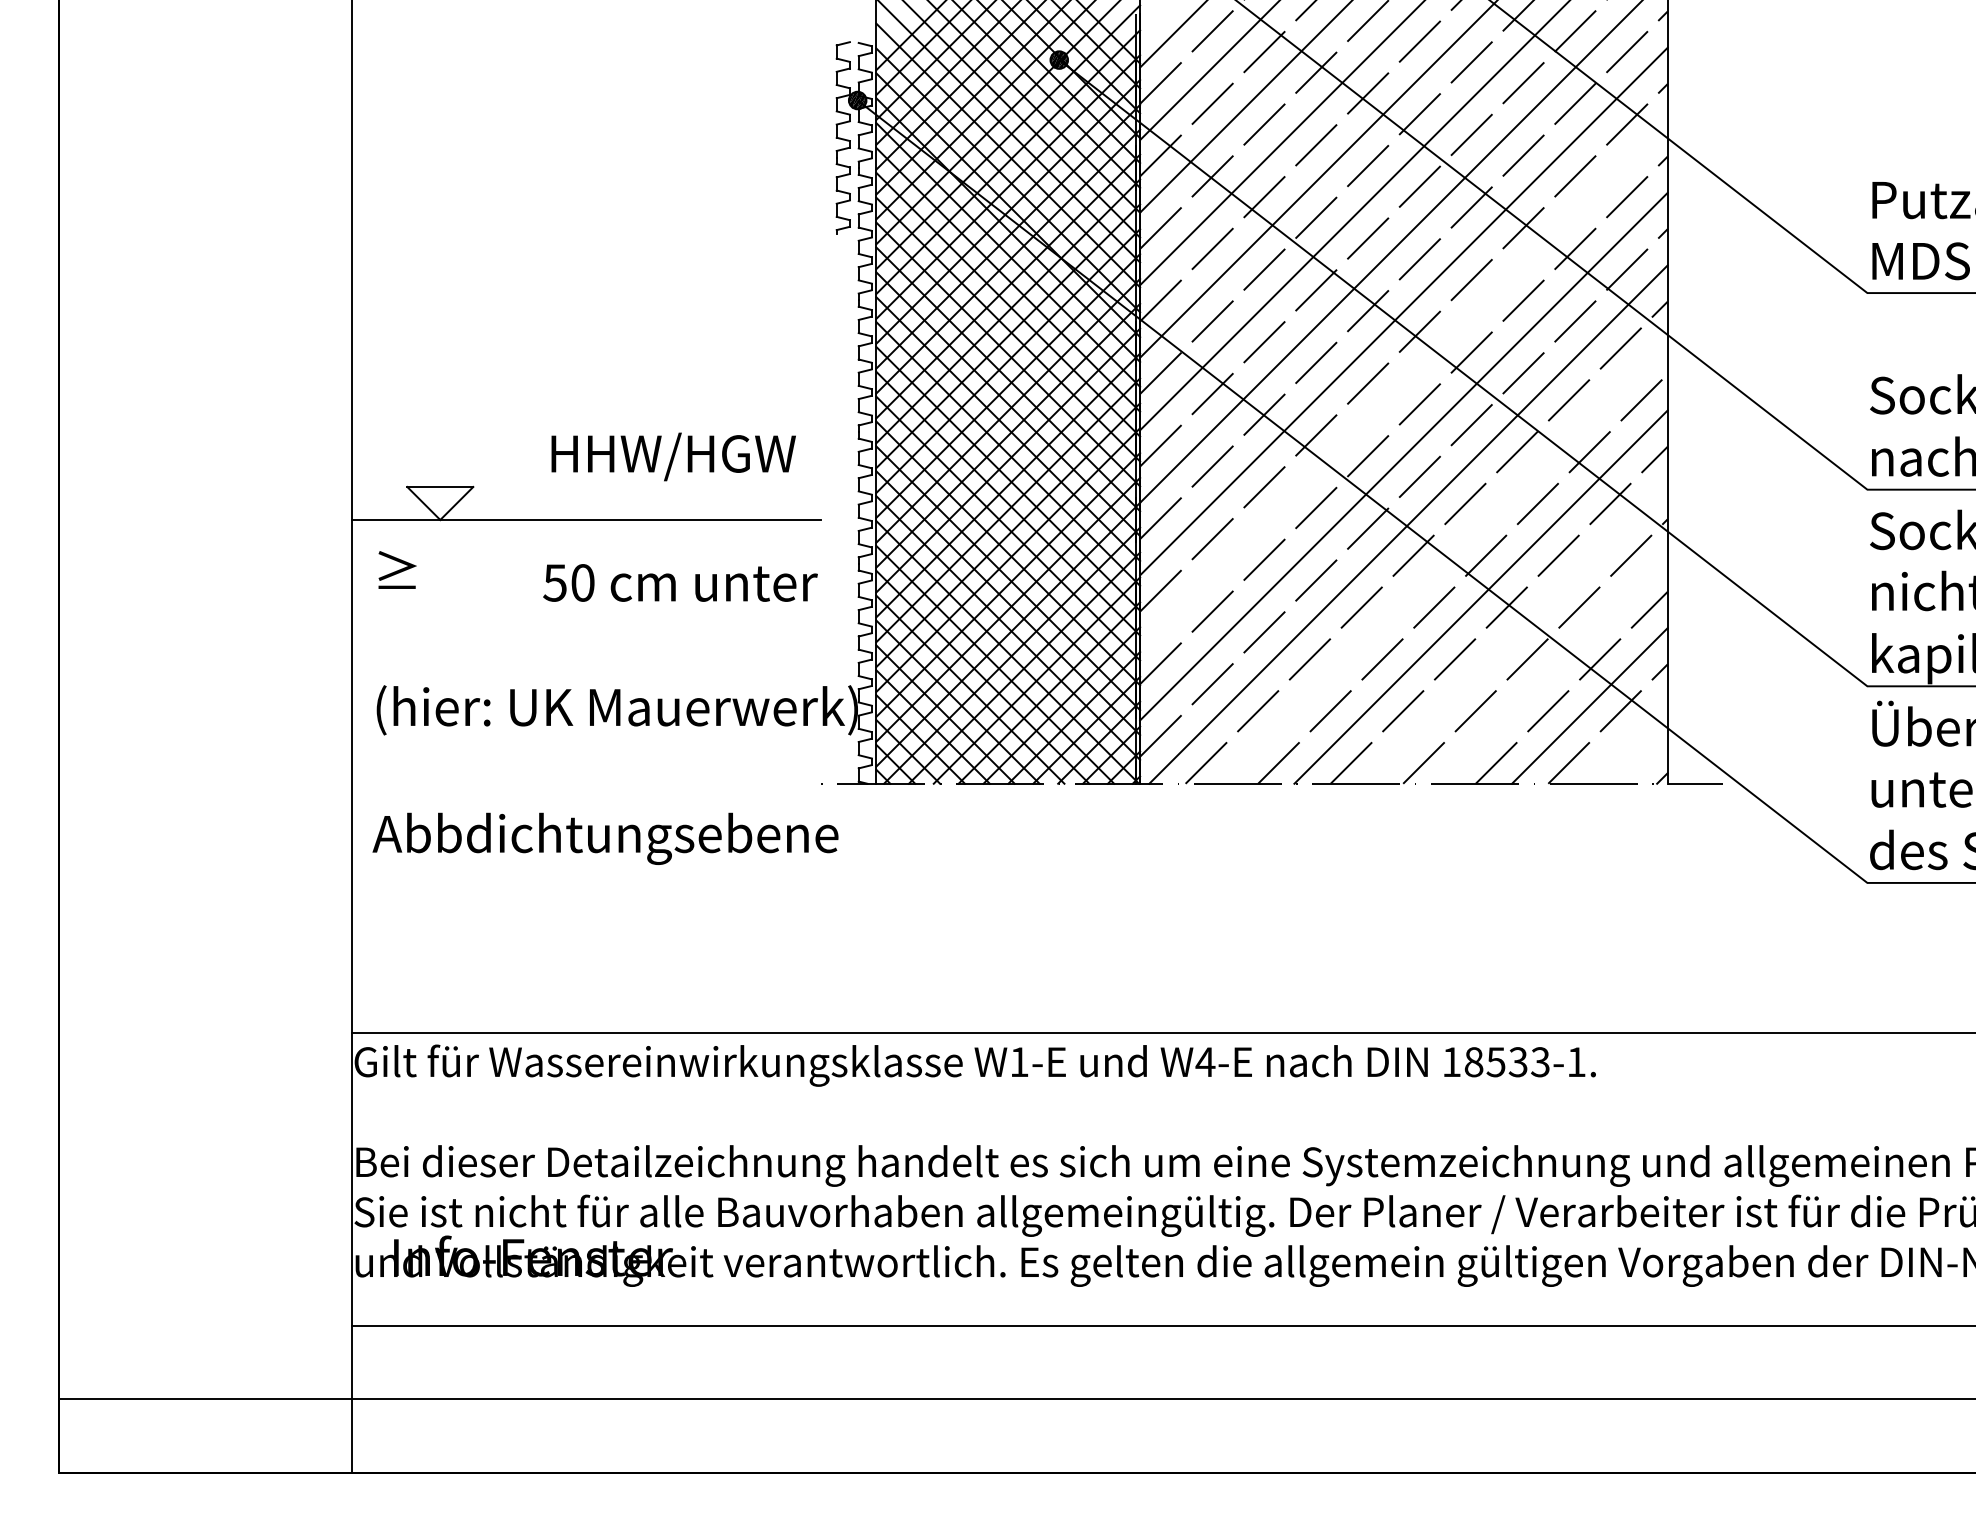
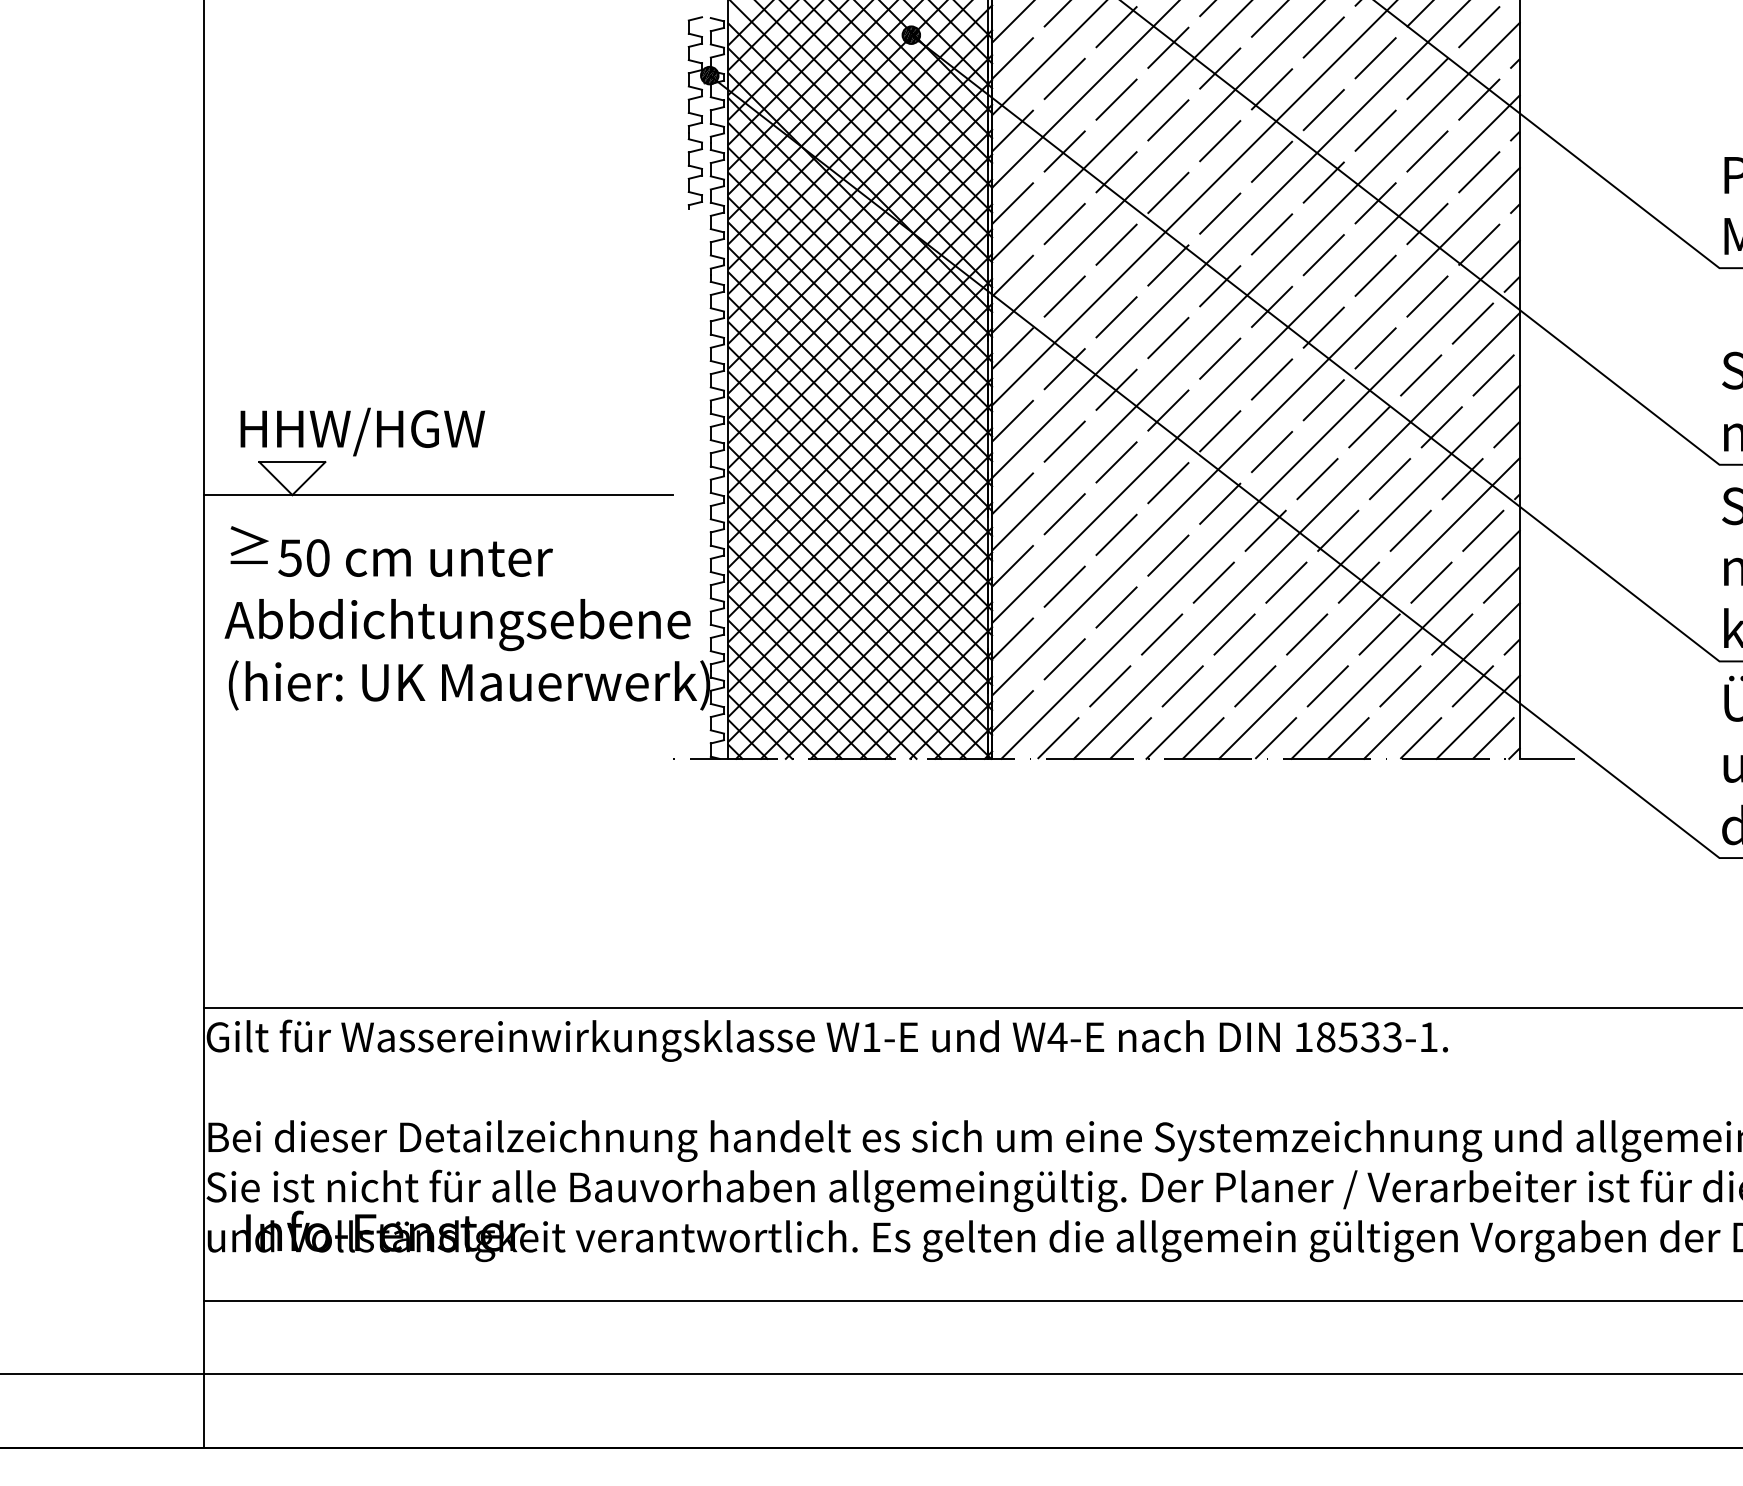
line: (1403, 383) -> (1255, 358), added
text: (673, 456) -> (362, 431), moved
line: (1444, 560) -> (1296, 535), added
text: (680, 582) -> (415, 557), moved
line: (1516, 633) -> (1368, 608), added
line: (1553, 669) -> (1405, 644), added
line: (1625, 741) -> (1477, 716), added
line: (1643, 759) -> (1495, 734), added
text: (605, 838) -> (457, 624), moved

